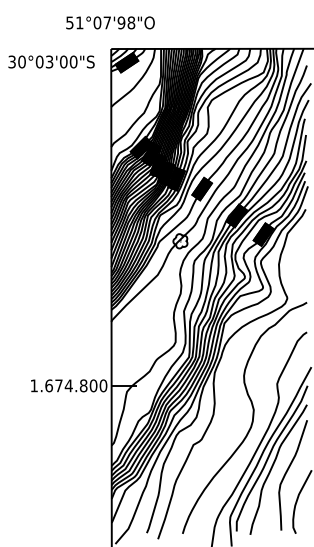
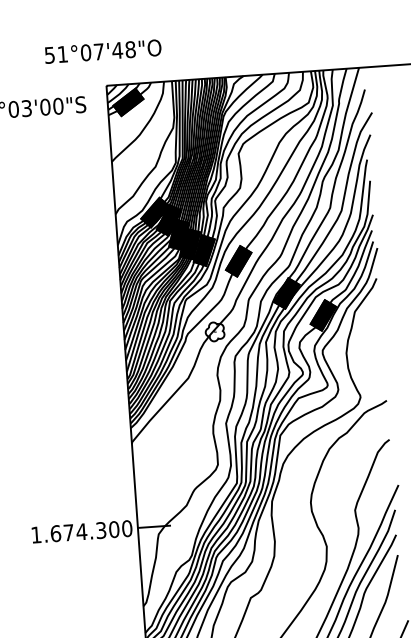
text: (121, 22) -> (117, 50), 51°07'98"O -> 51°07'48"O
text: (83, 385) -> (100, 530), 1.674.800 -> 1.674.300

